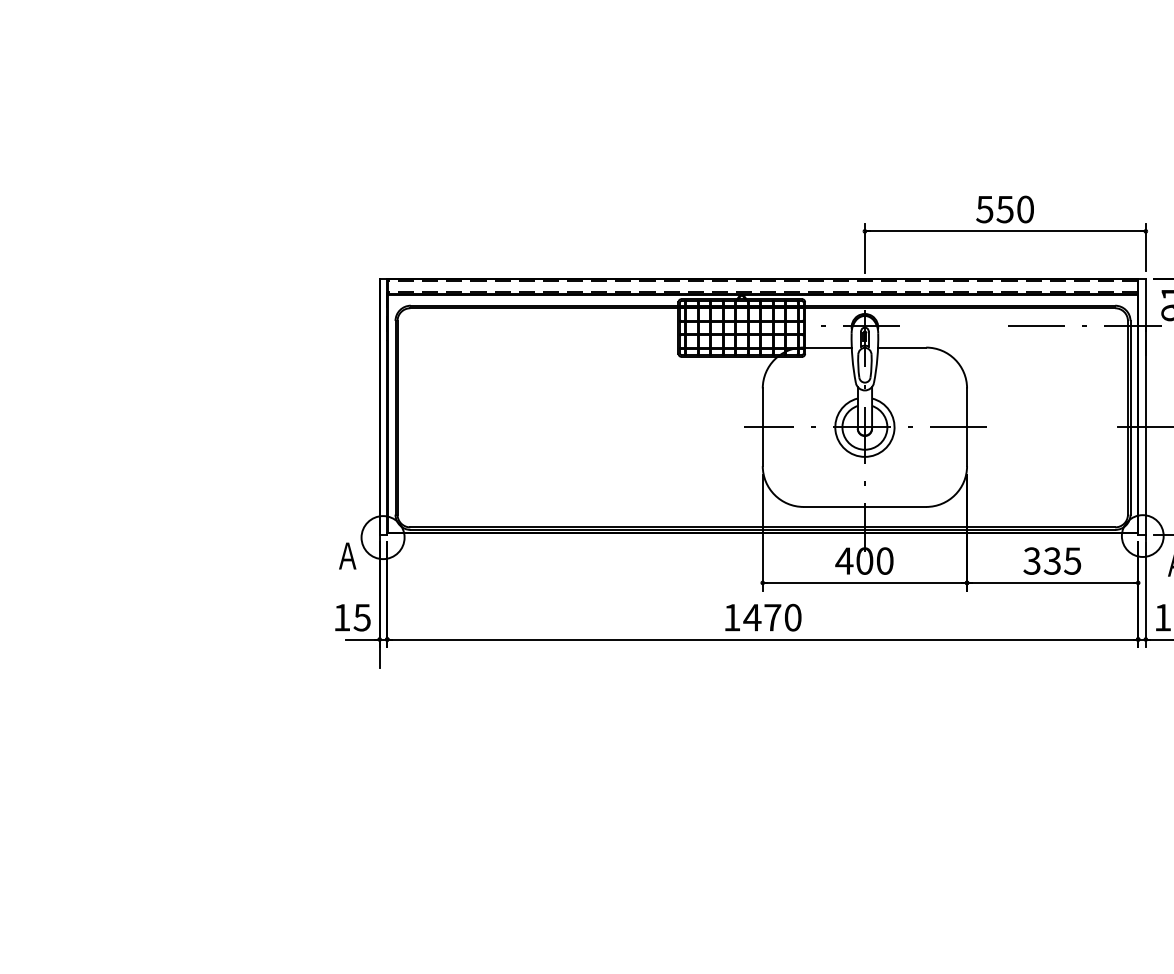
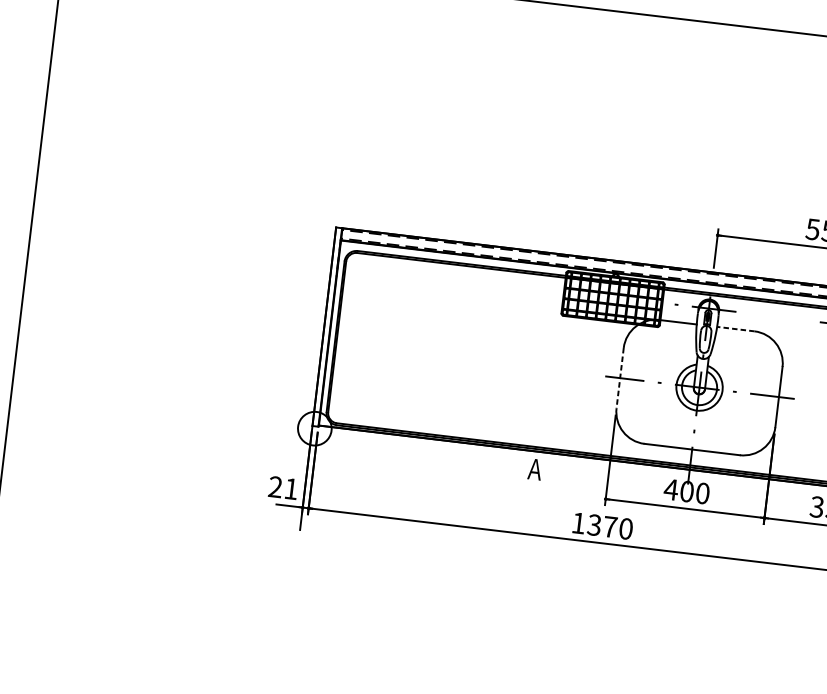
line: (901, 347) -> (735, 328), solid -> dashed
line: (762, 427) -> (619, 378), solid -> dashed
text: (347, 555) -> (535, 469), moved
text: (351, 617) -> (282, 487), 15 -> 21
text: (752, 617) -> (594, 525), 1470 -> 1370

